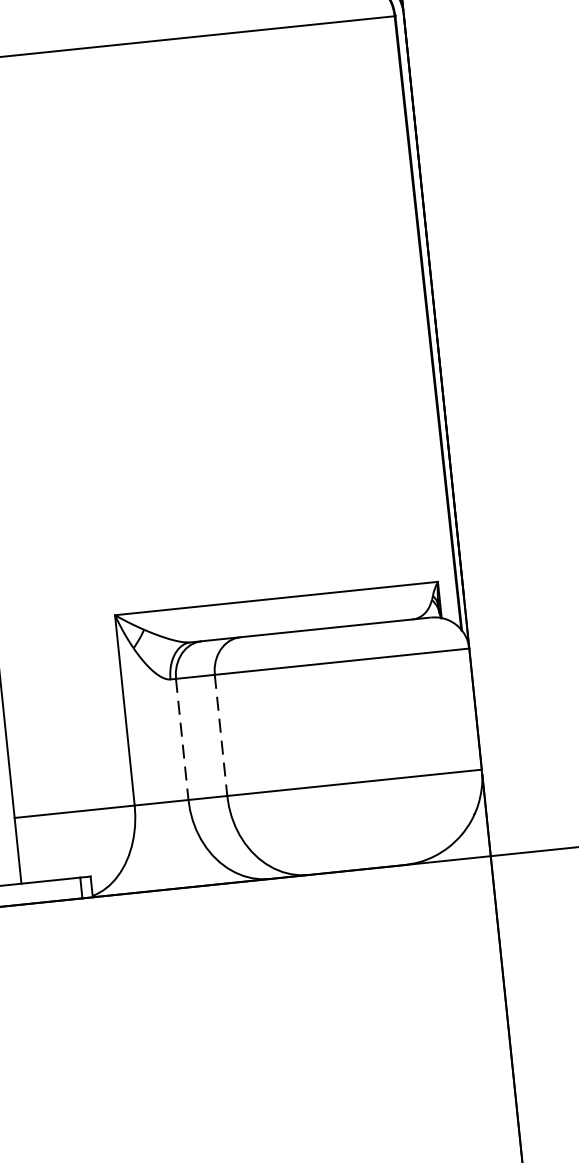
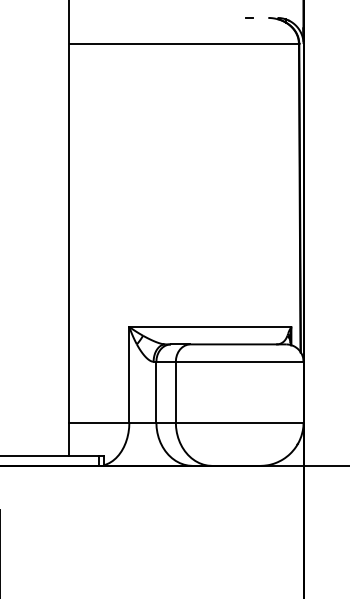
line: (220, 736) -> (175, 392), dashed -> solid
line: (182, 740) -> (156, 392), dashed -> solid

